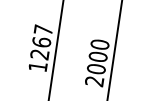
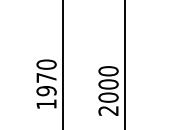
text: (41, 41) -> (46, 77), 1267 -> 1970

